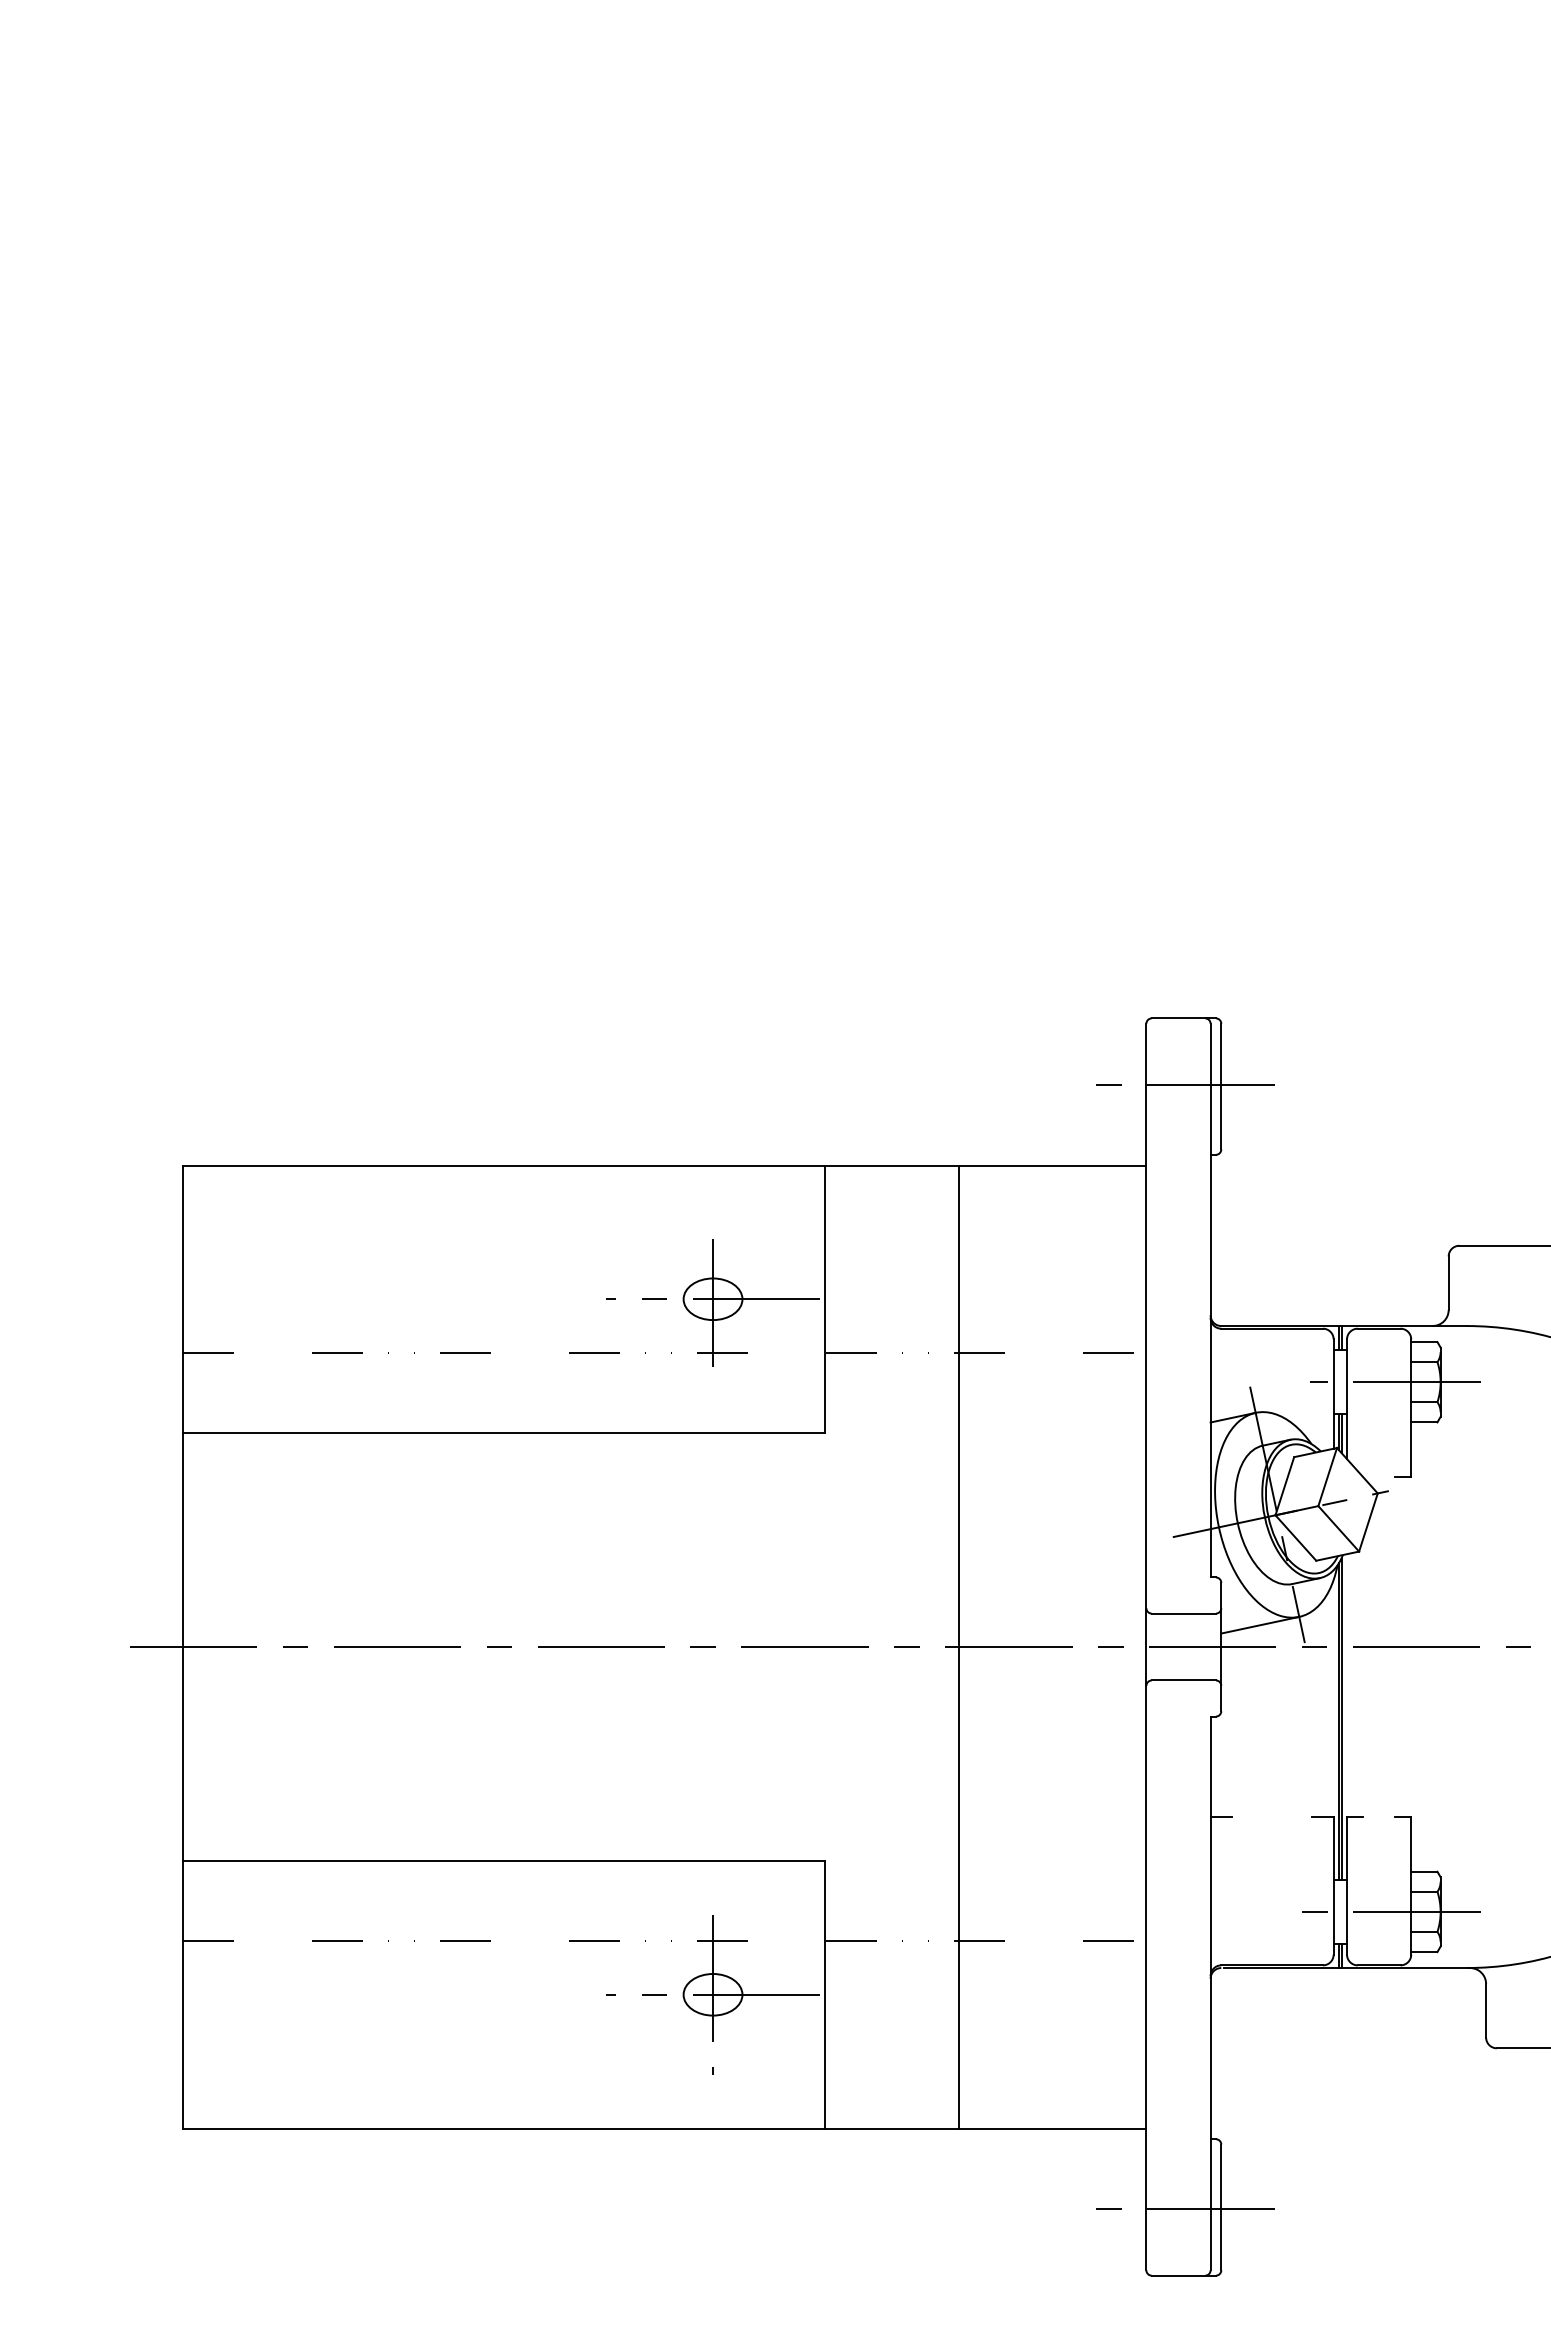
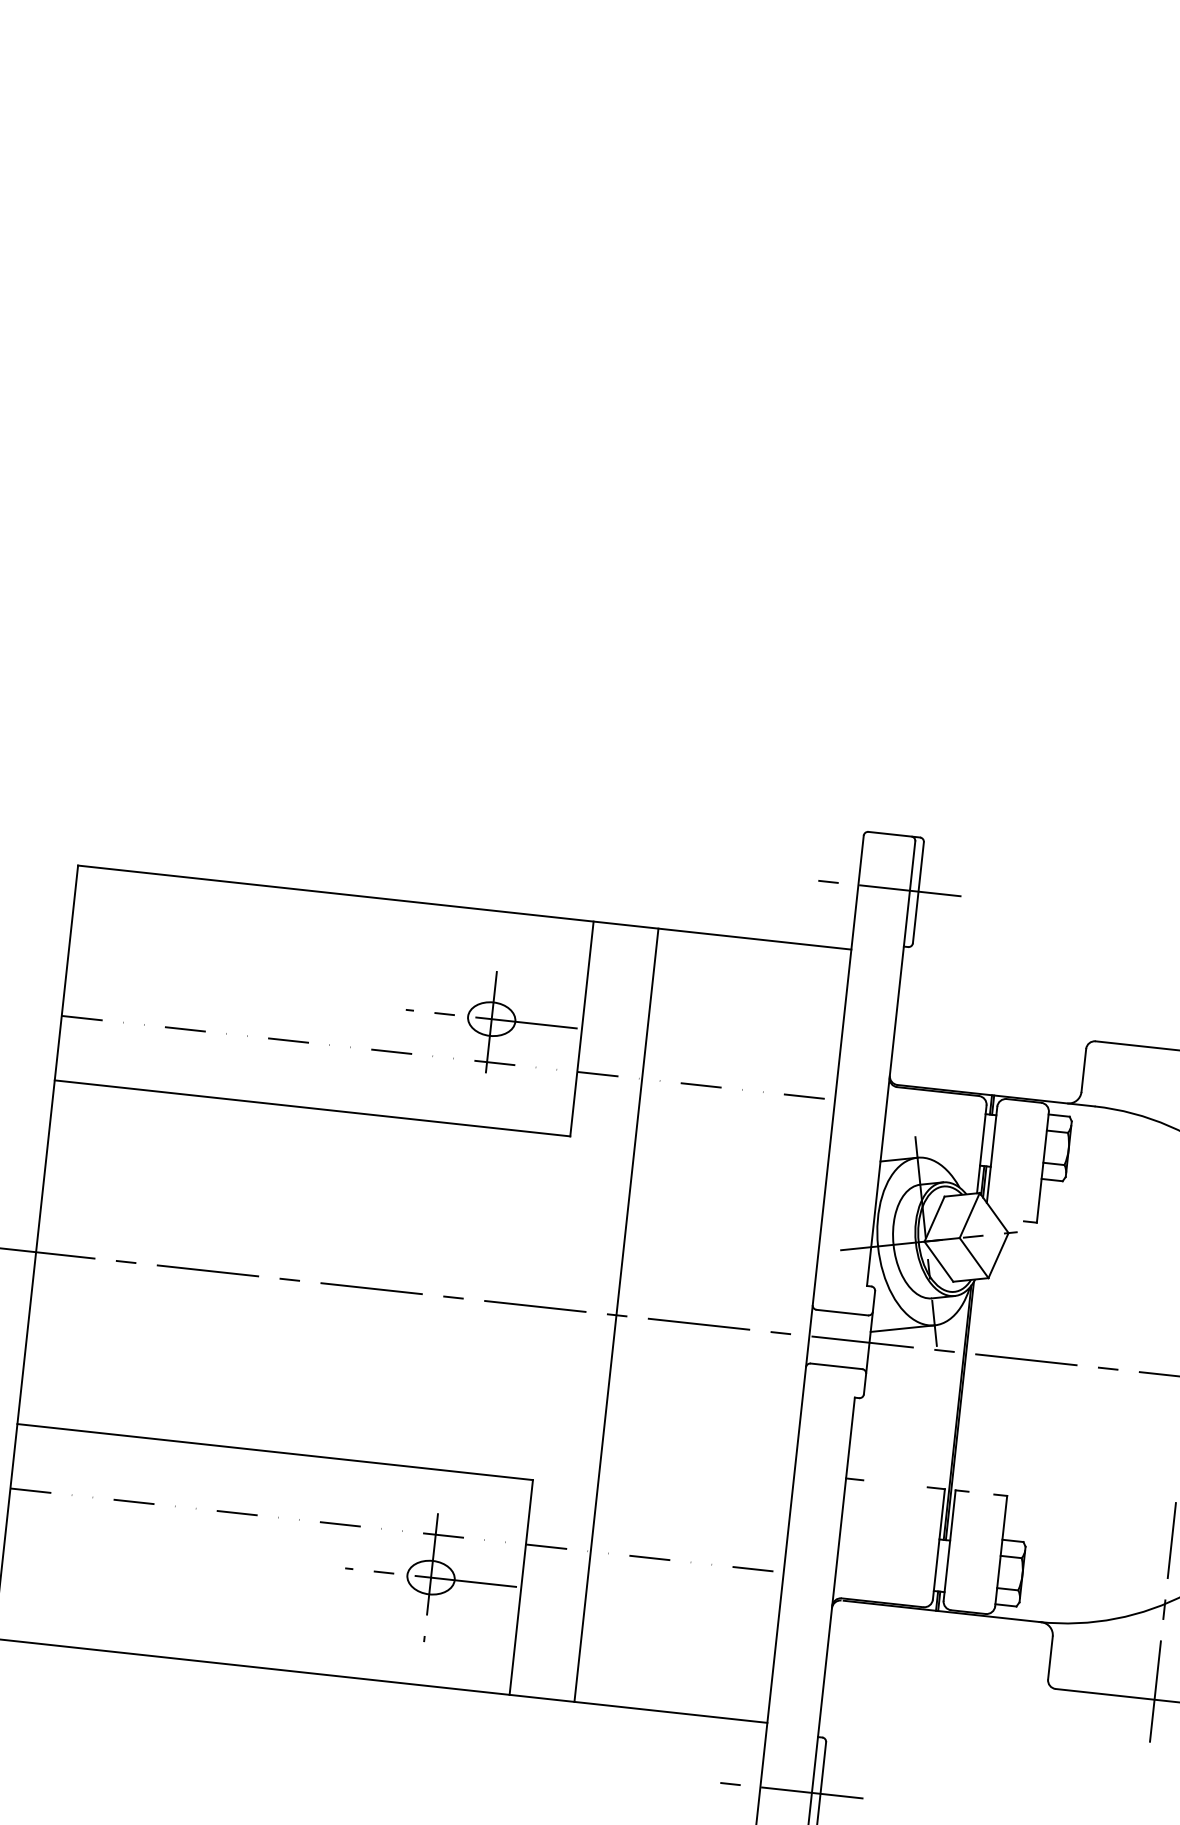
line: (1394, 1382) -> (1031, 1145), removed
line: (959, 1646) -> (616, 1314), moved
line: (1389, 1911) -> (981, 1569), removed

